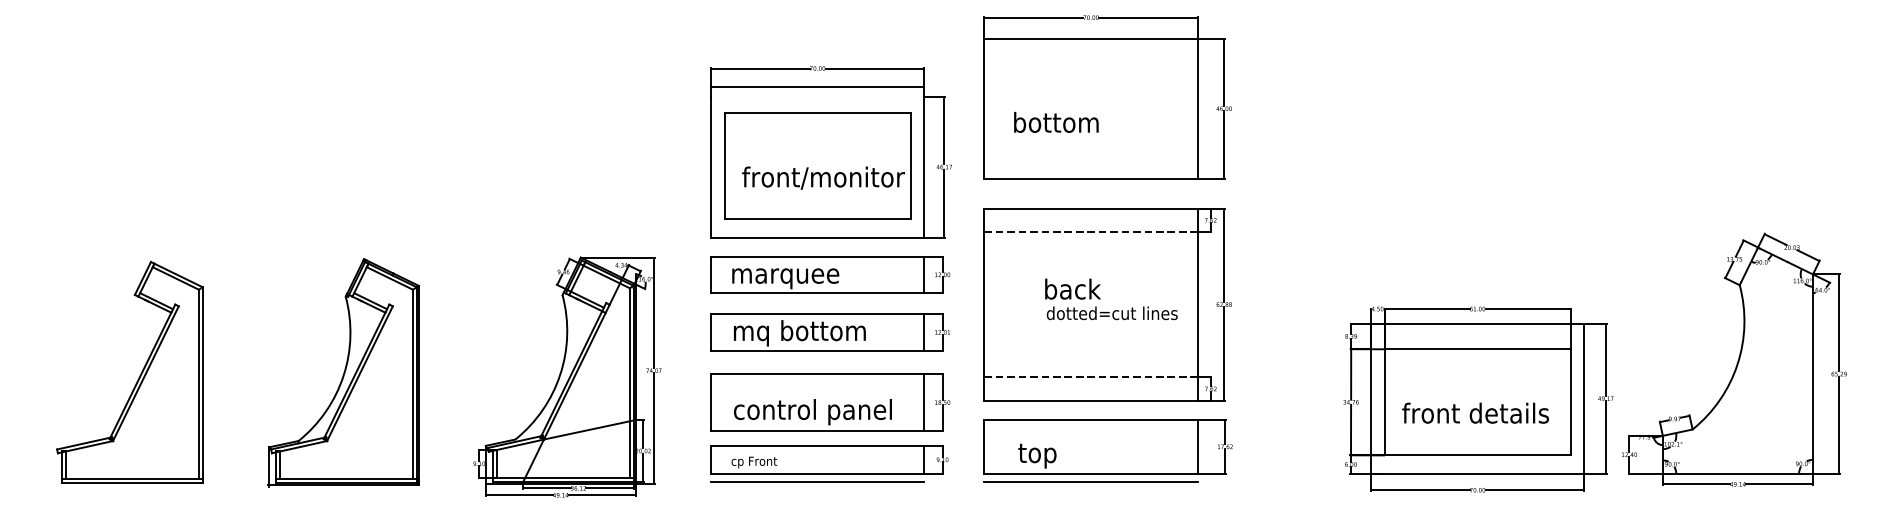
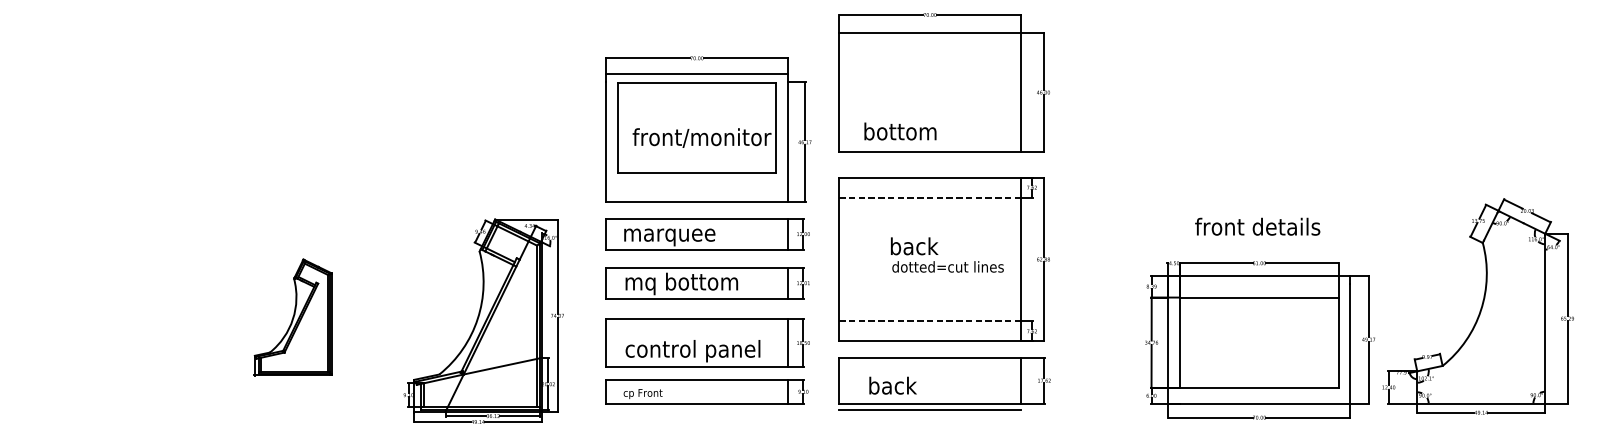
text: (1056, 122) -> (900, 131), moved
part: (817, 165) -> (696, 127), moved
part: (343, 372) -> (292, 317), size x0.6
part: (139, 375) -> (119, 319), removed
text: (1475, 412) -> (1257, 226), moved
text: (1046, 455) -> (892, 388), top -> back
line: (817, 481) -> (696, 410), removed

